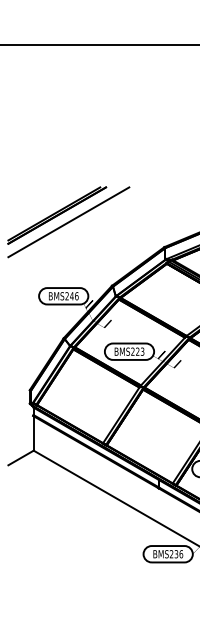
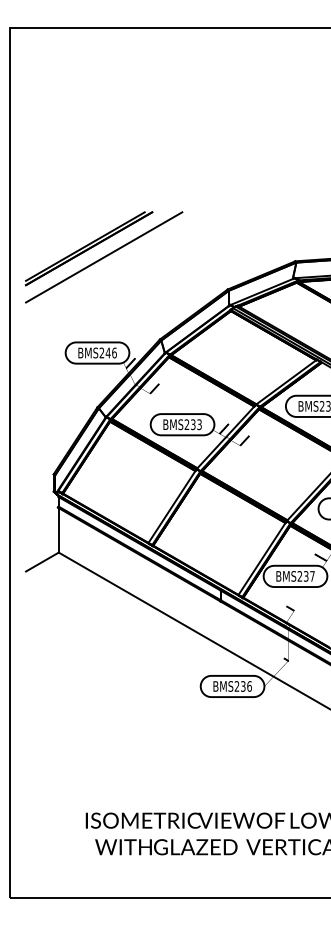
text: (137, 352) -> (193, 425), BMS223 -> BMS233

